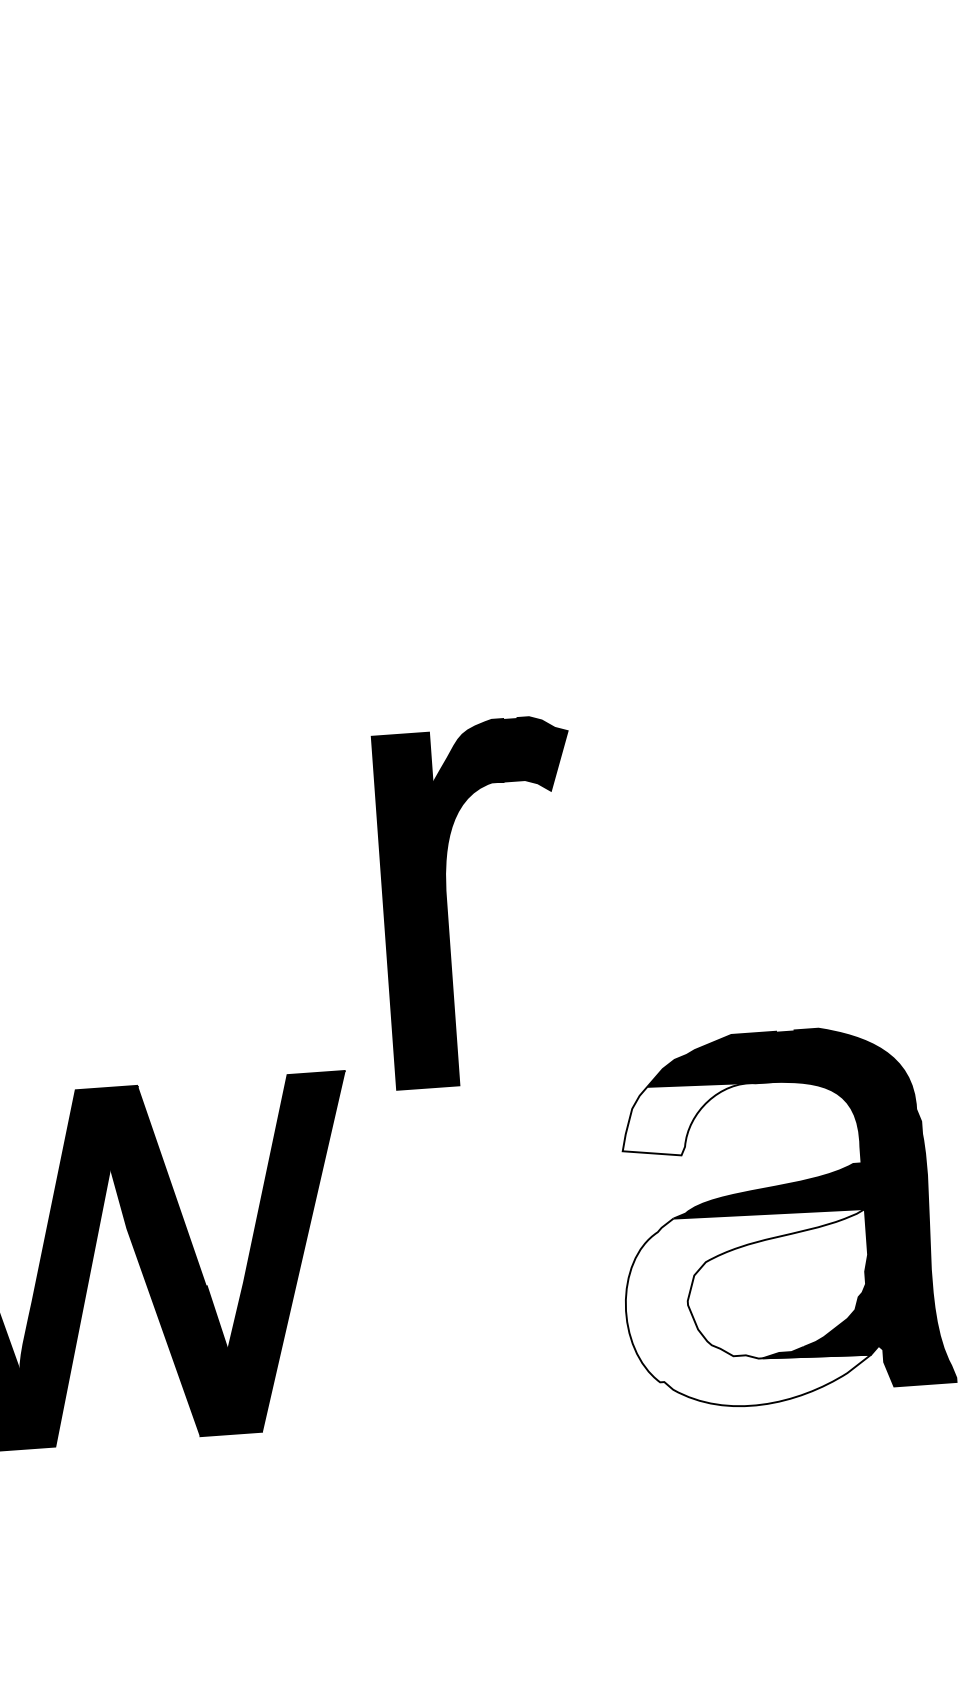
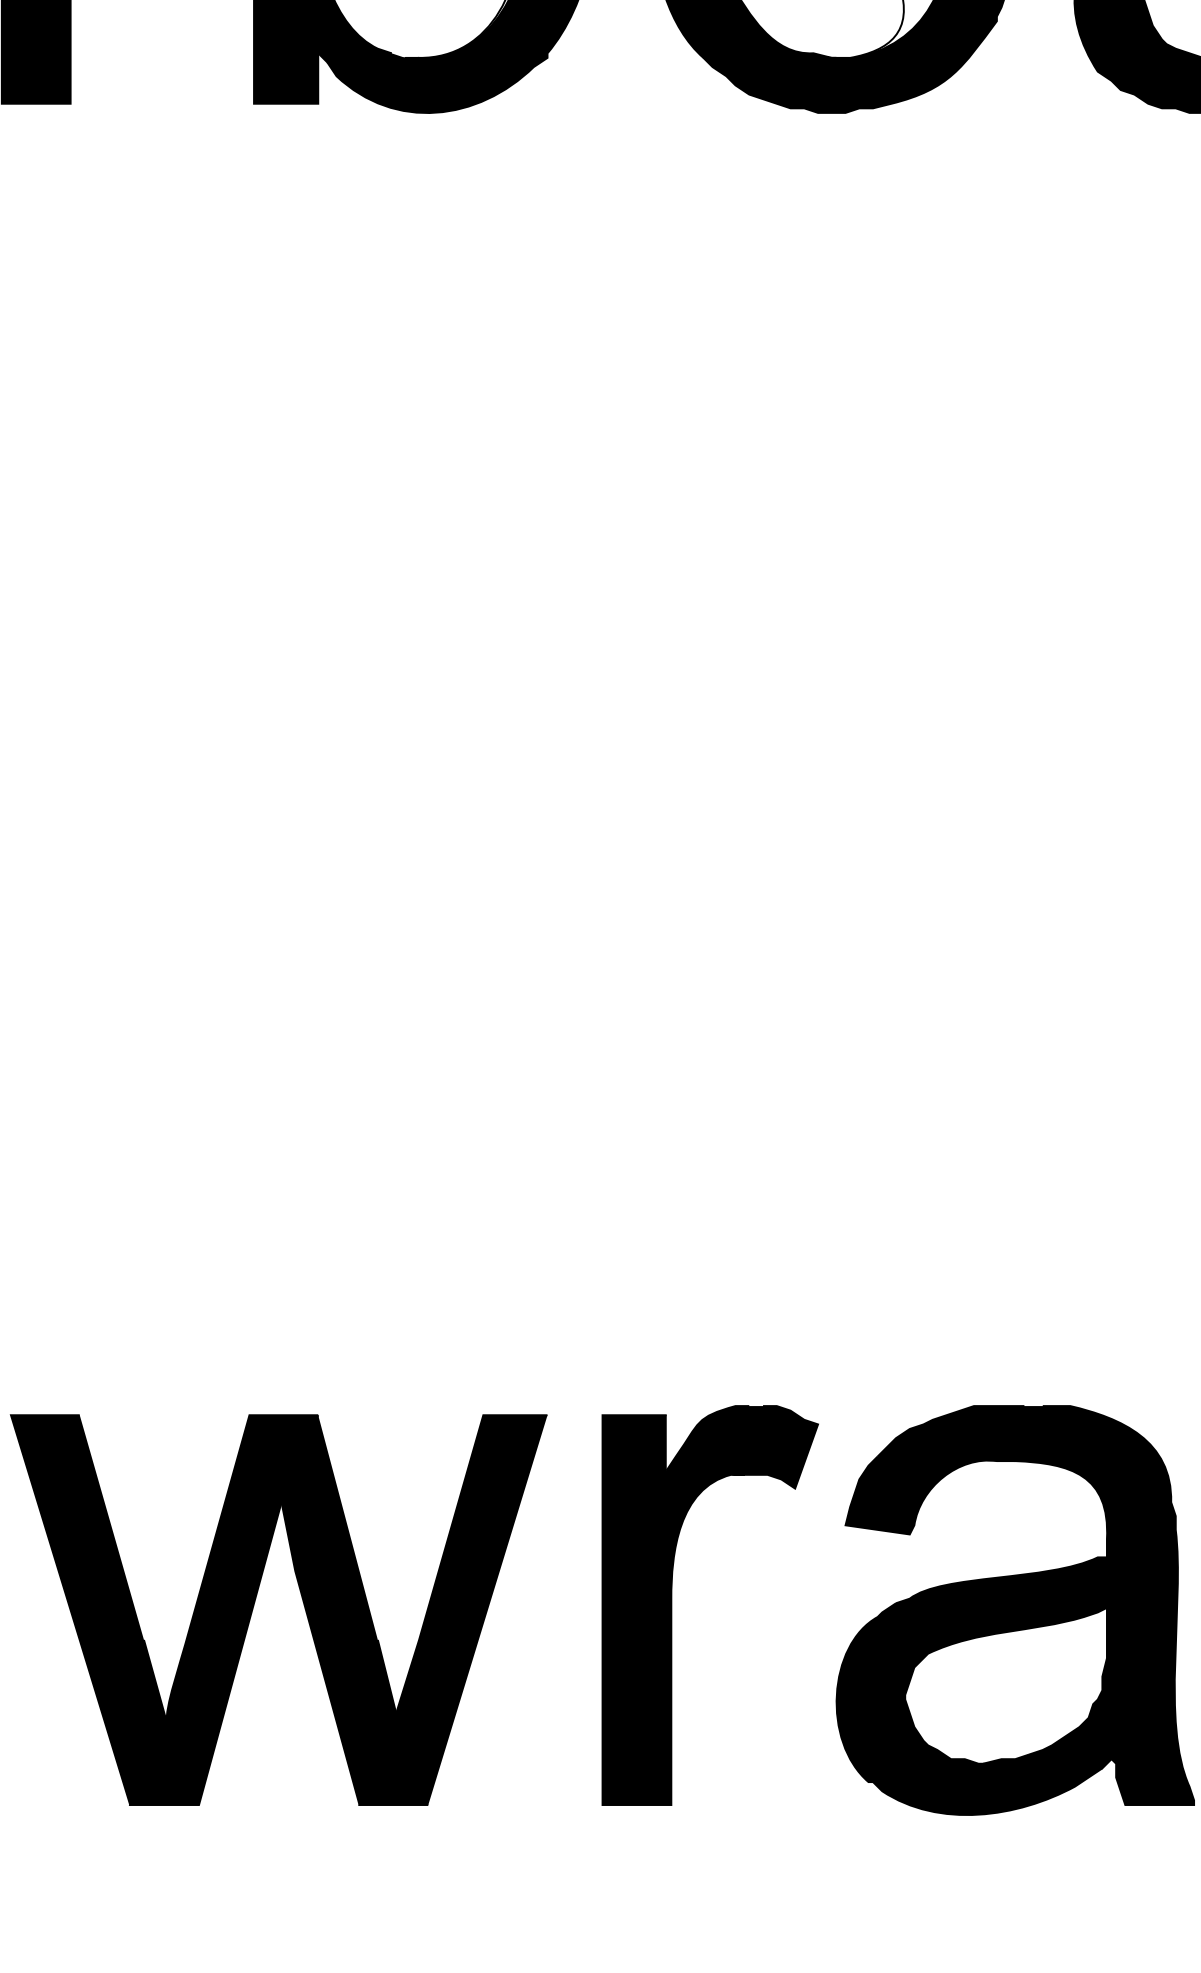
part: (447, 904) -> (672, 1605), moved
fill: (697, 1118) -> (930, 1495), added
fill: (748, 1309) -> (971, 1709), added

